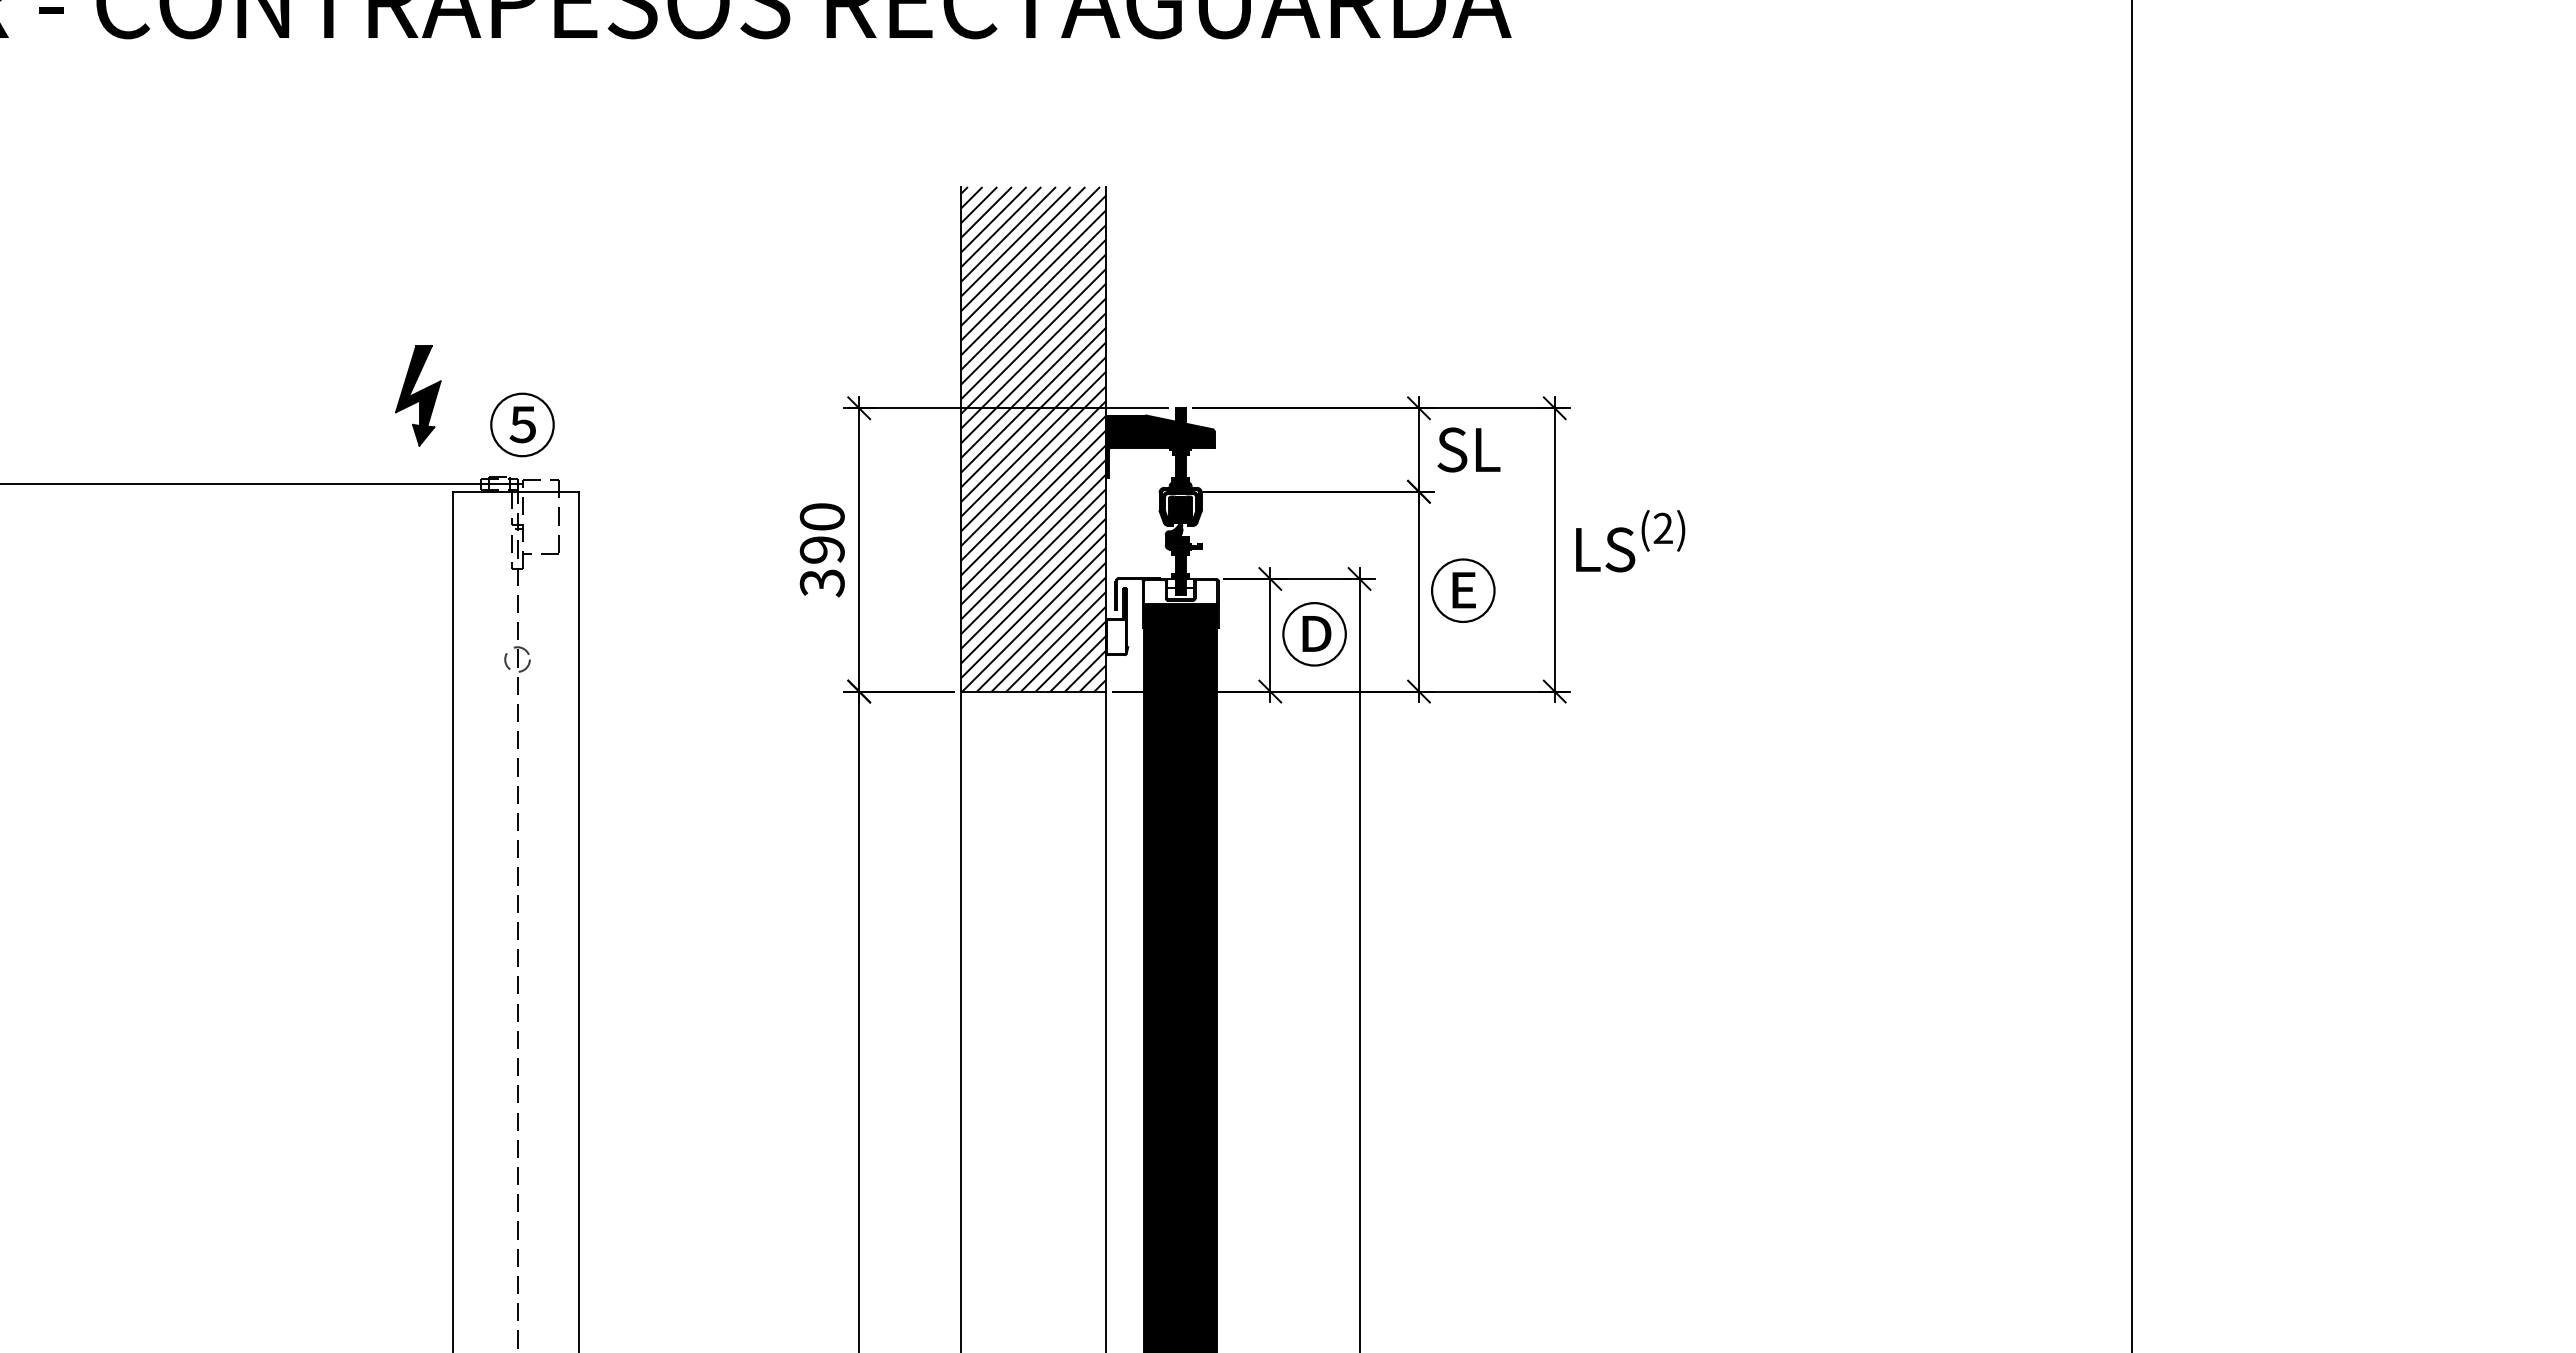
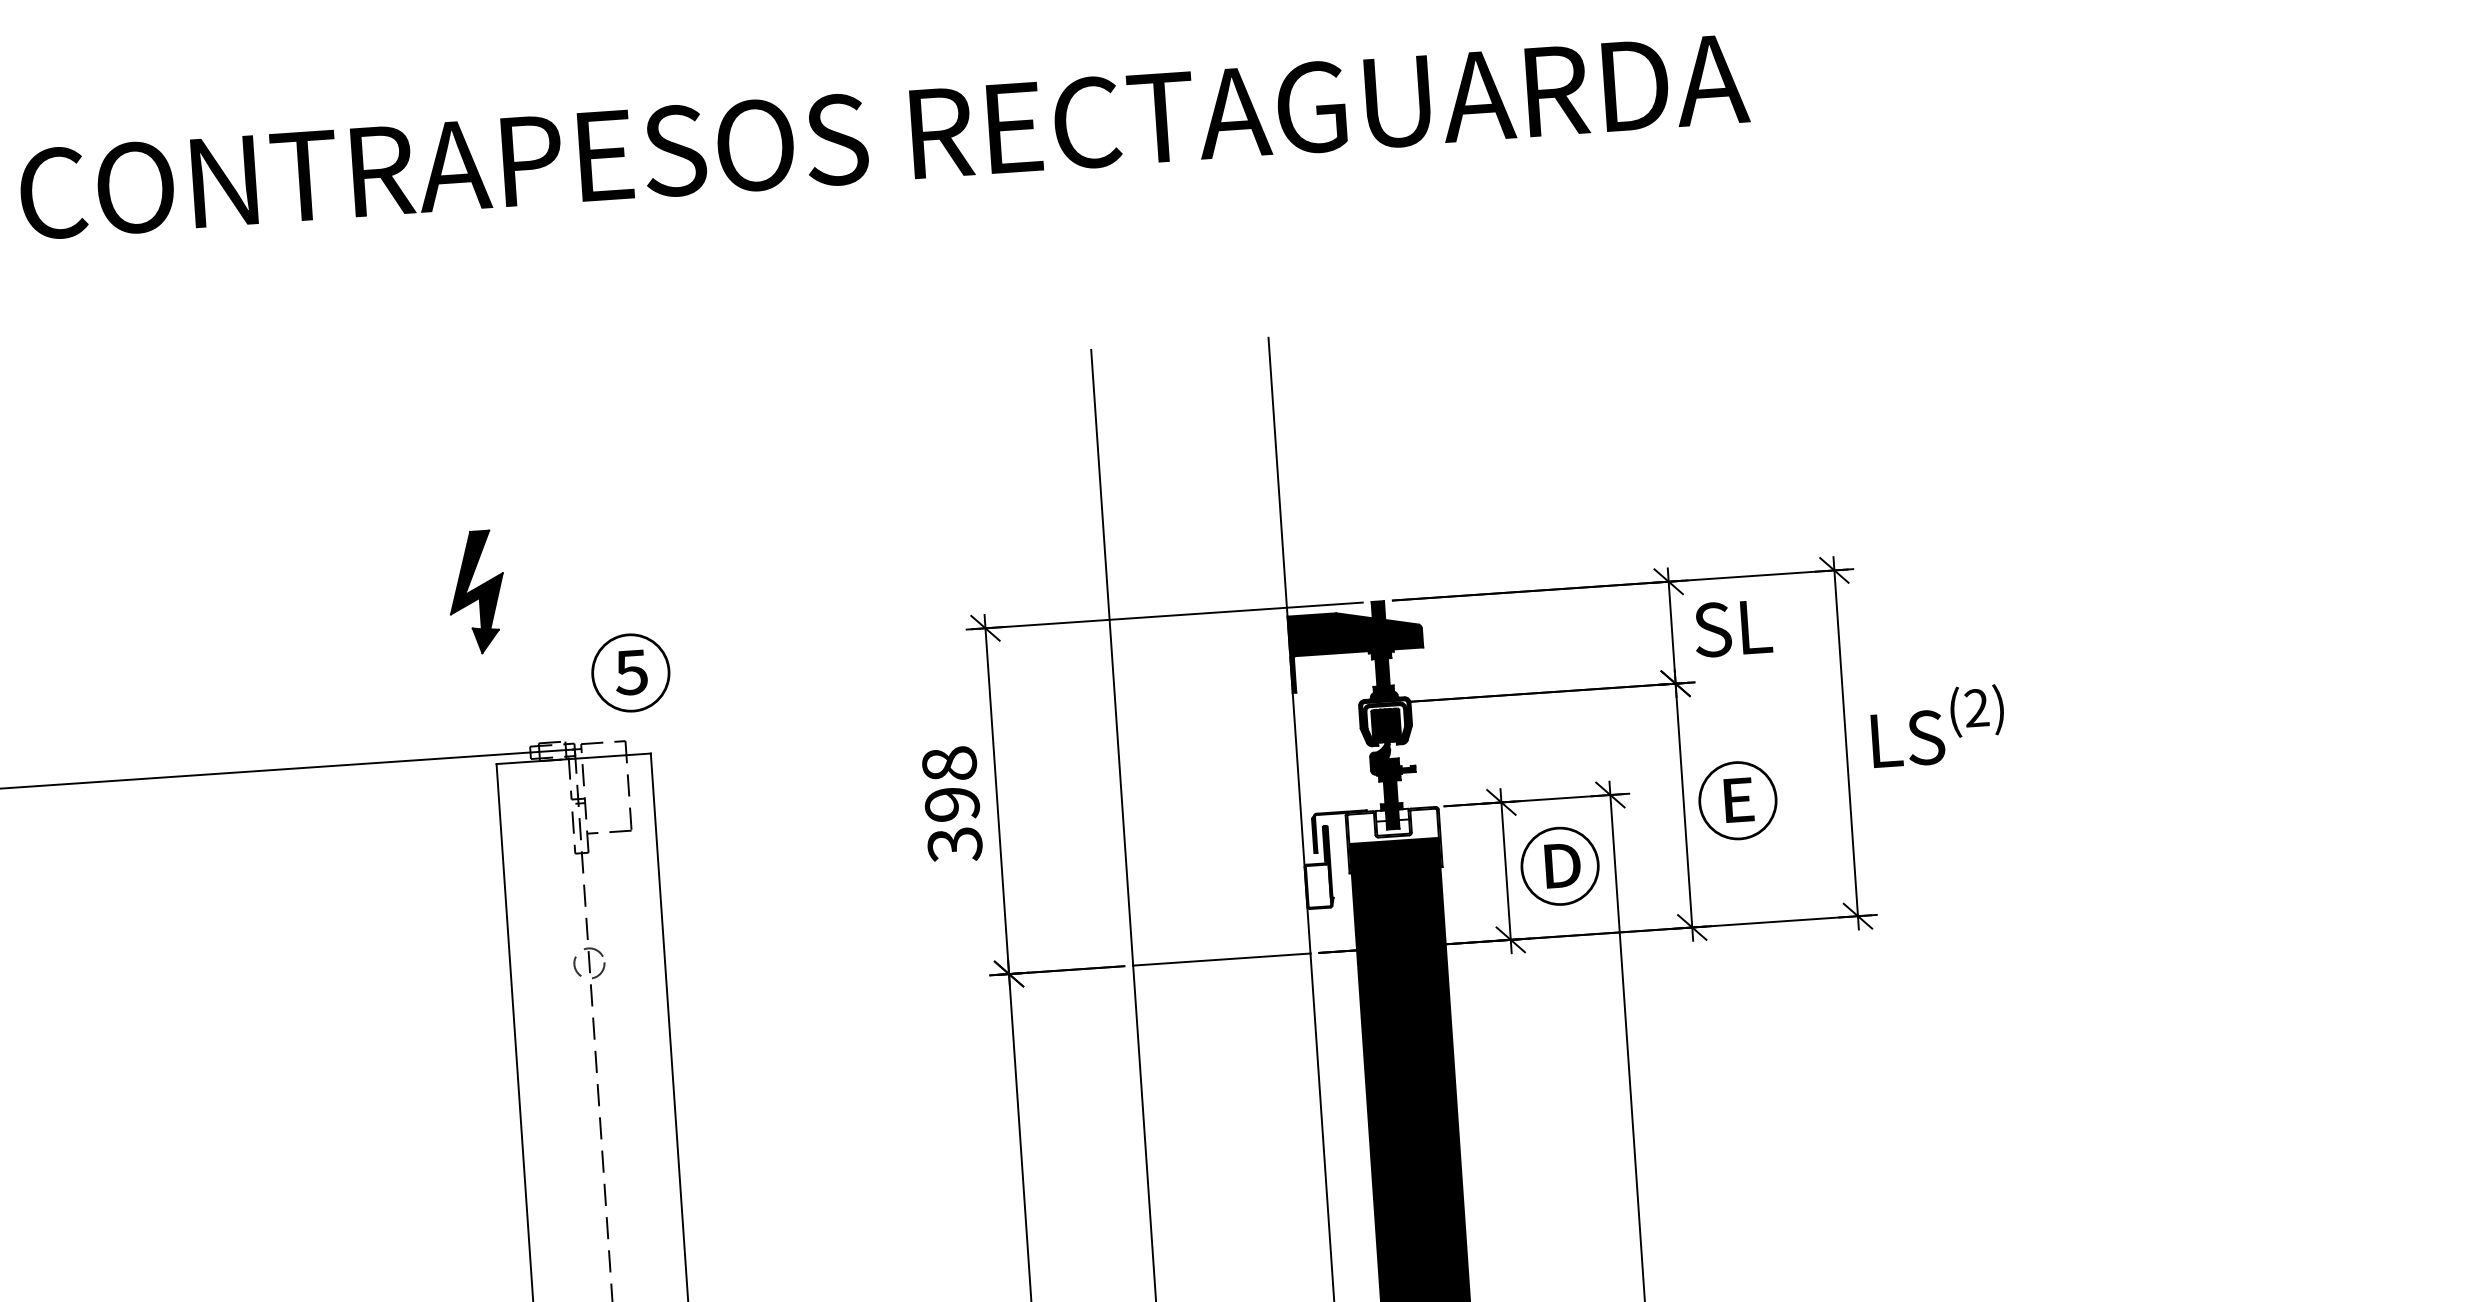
part: (418, 395) -> (476, 592), moved
text: (522, 424) -> (630, 672), moved
hatch: (1033, 439) -> (1200, 651), removed
text: (821, 516) -> (948, 763), 390 -> 398

